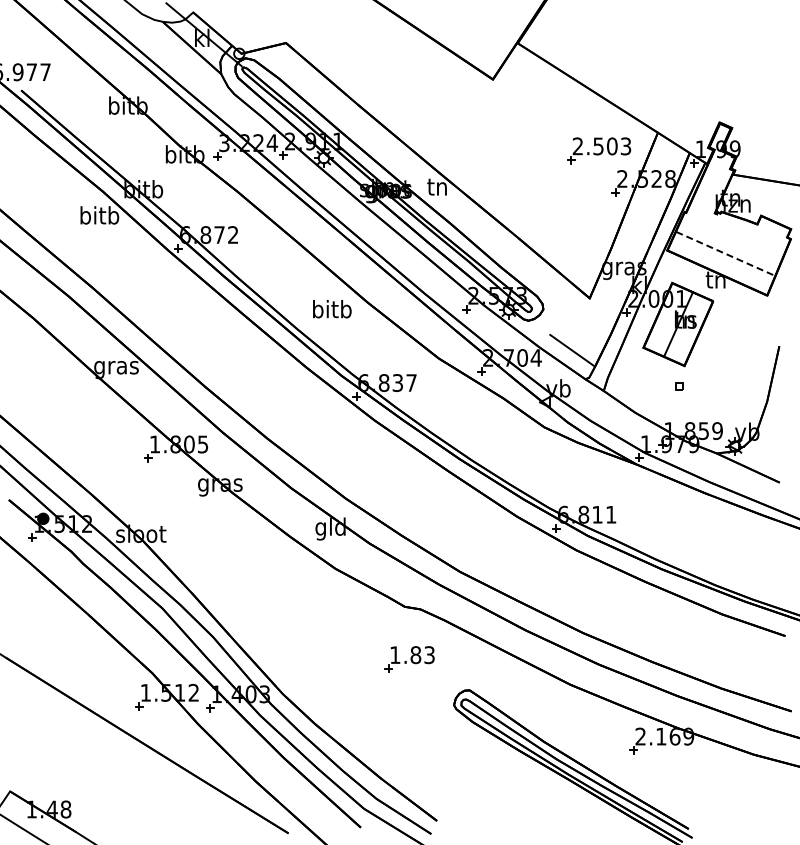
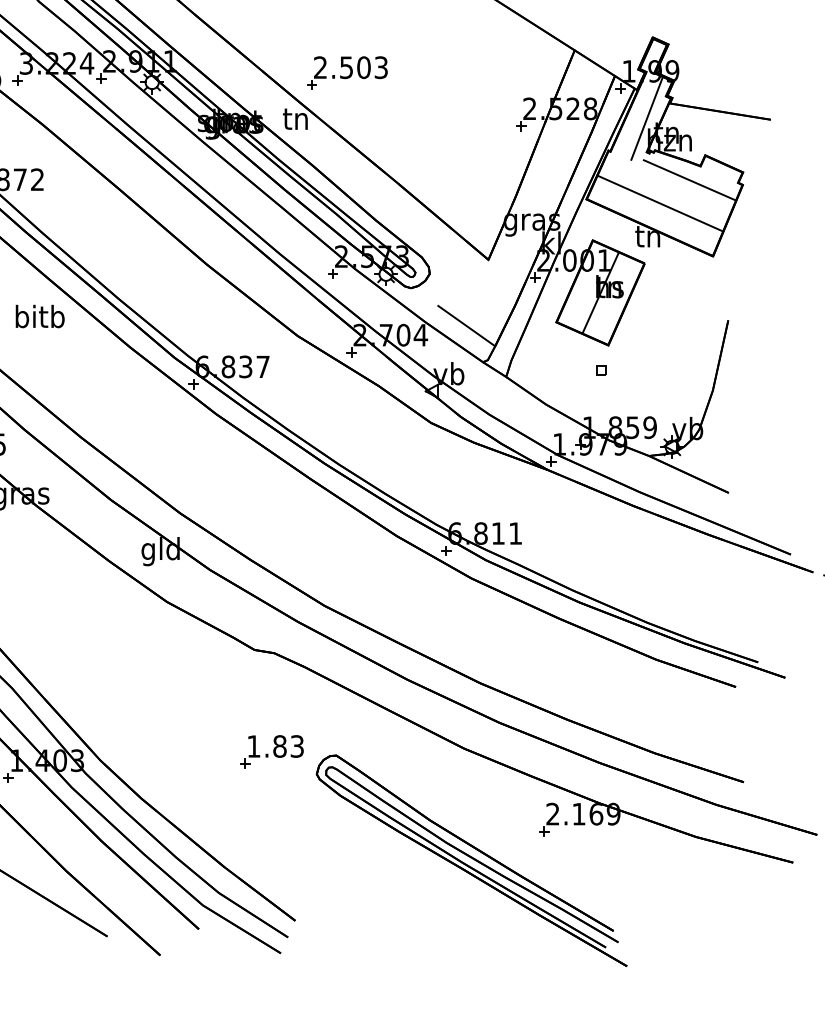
part: (599, 150) -> (347, 72), moved
line: (714, 186) -> (646, 118), added
line: (748, 235) -> (689, 180), added
line: (725, 253) -> (660, 203), dashed -> solid
text: (332, 309) -> (40, 316), moved
part: (409, 659) -> (271, 752), moved

